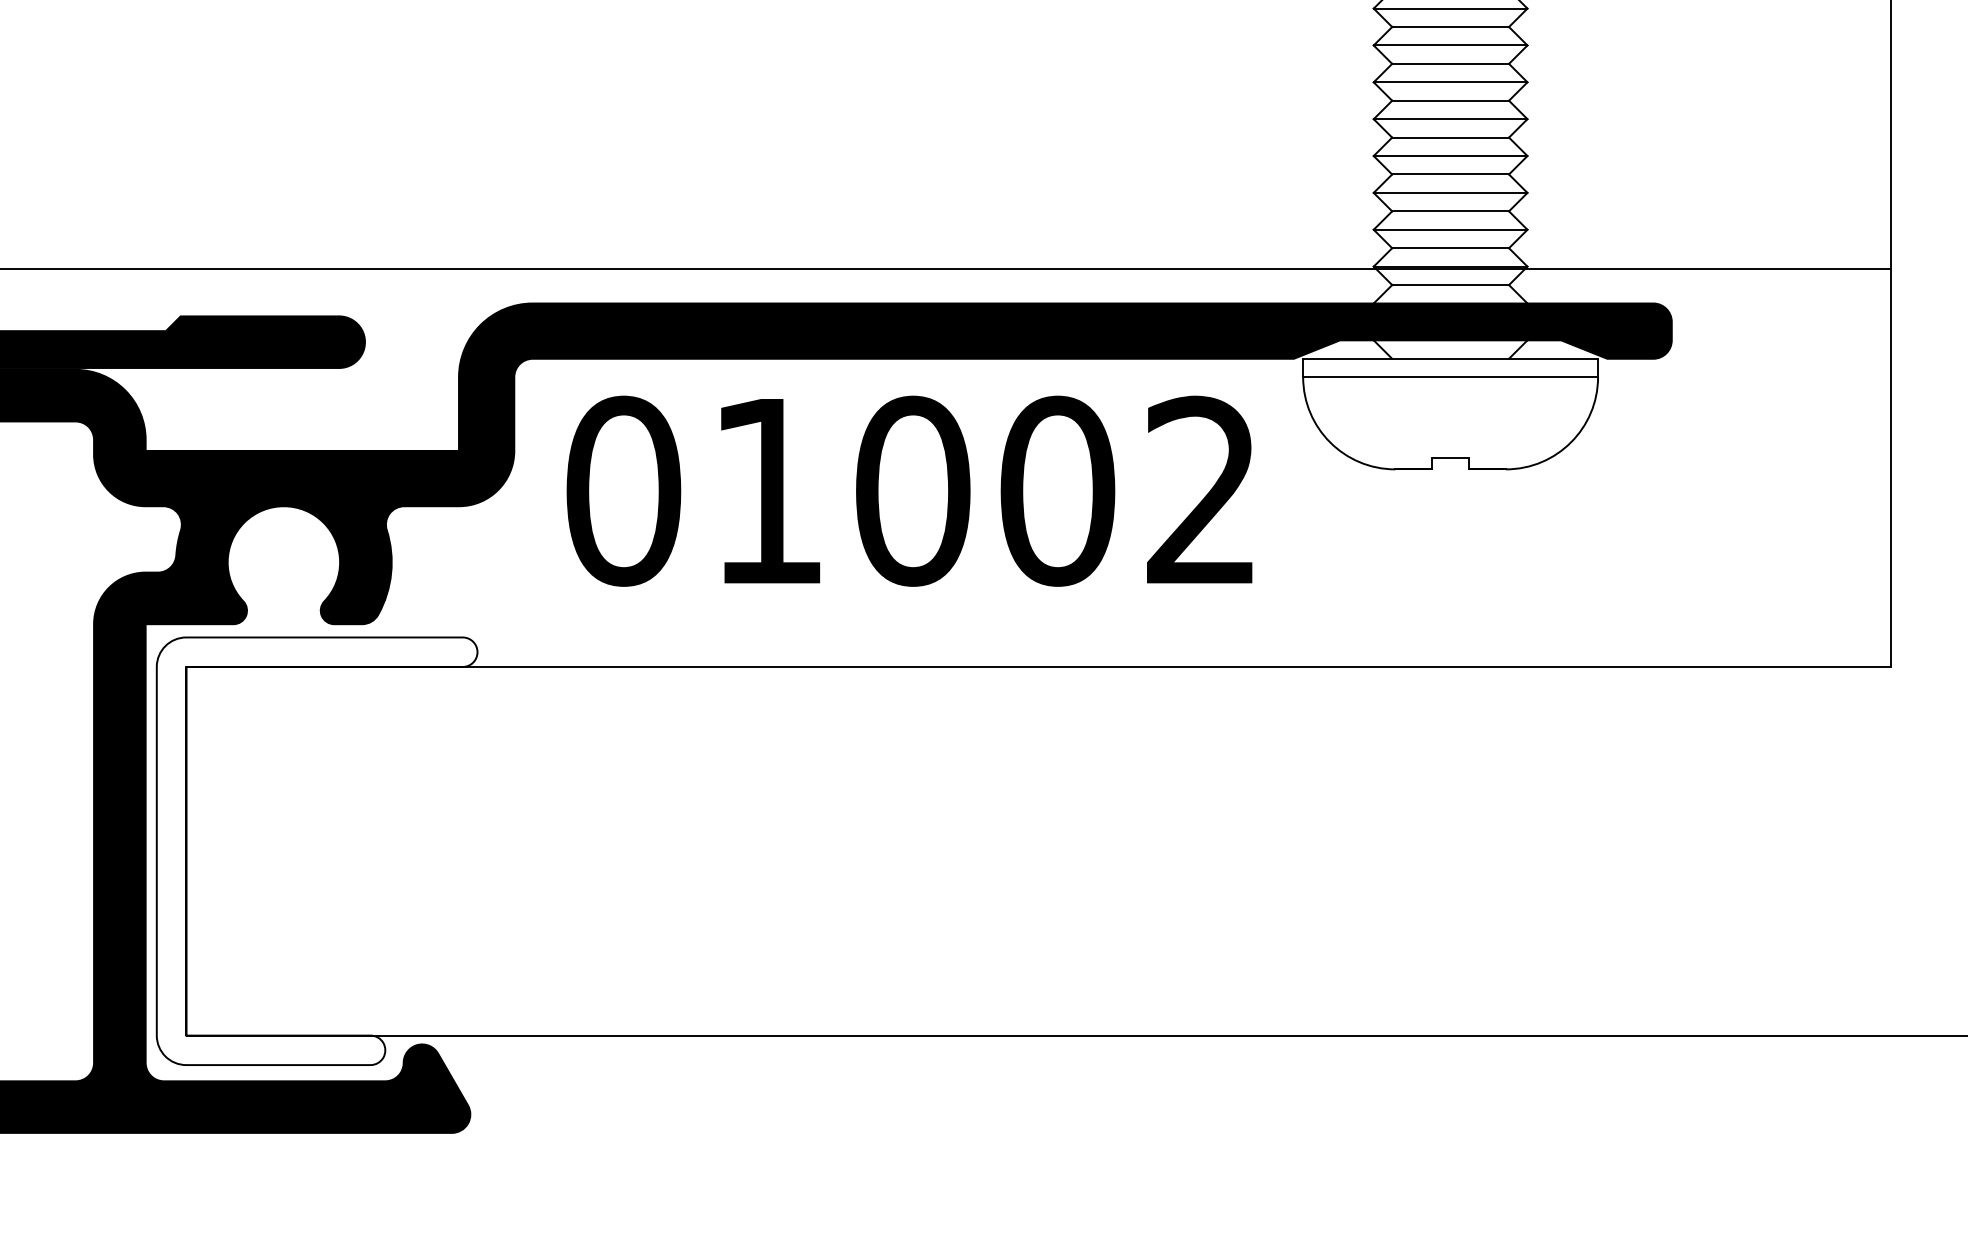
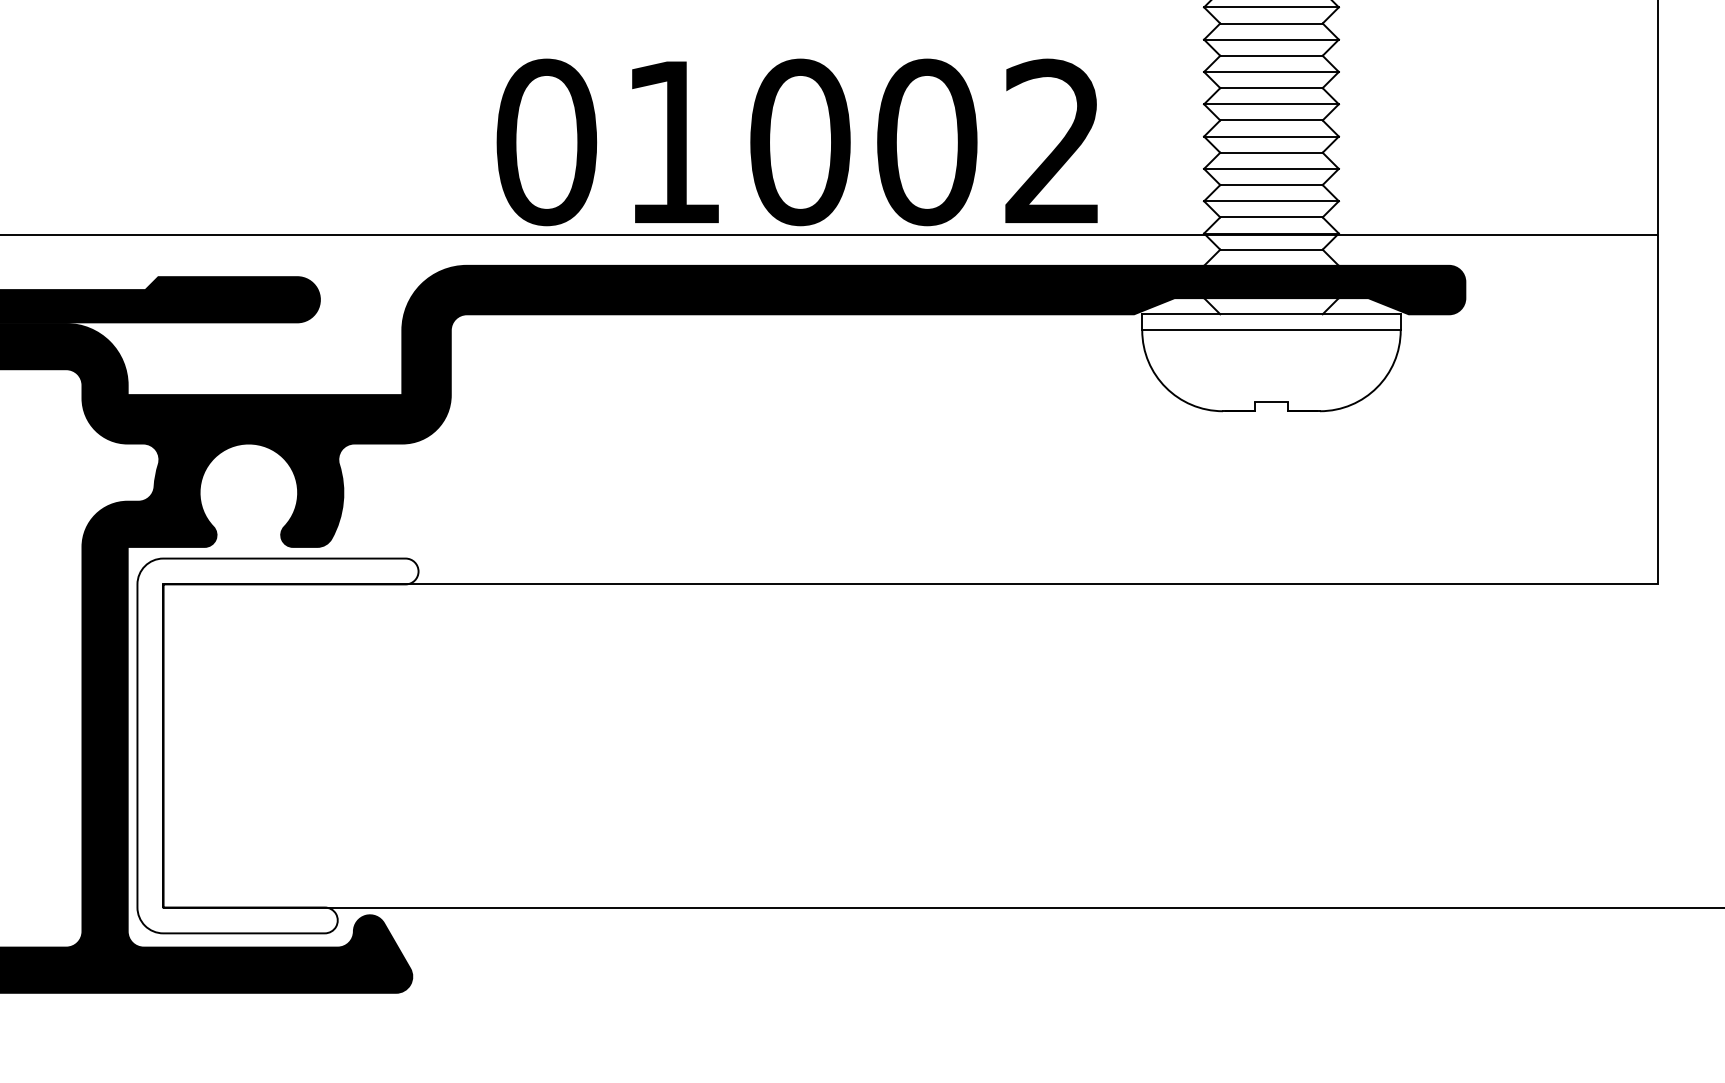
text: (908, 491) -> (796, 142), moved

